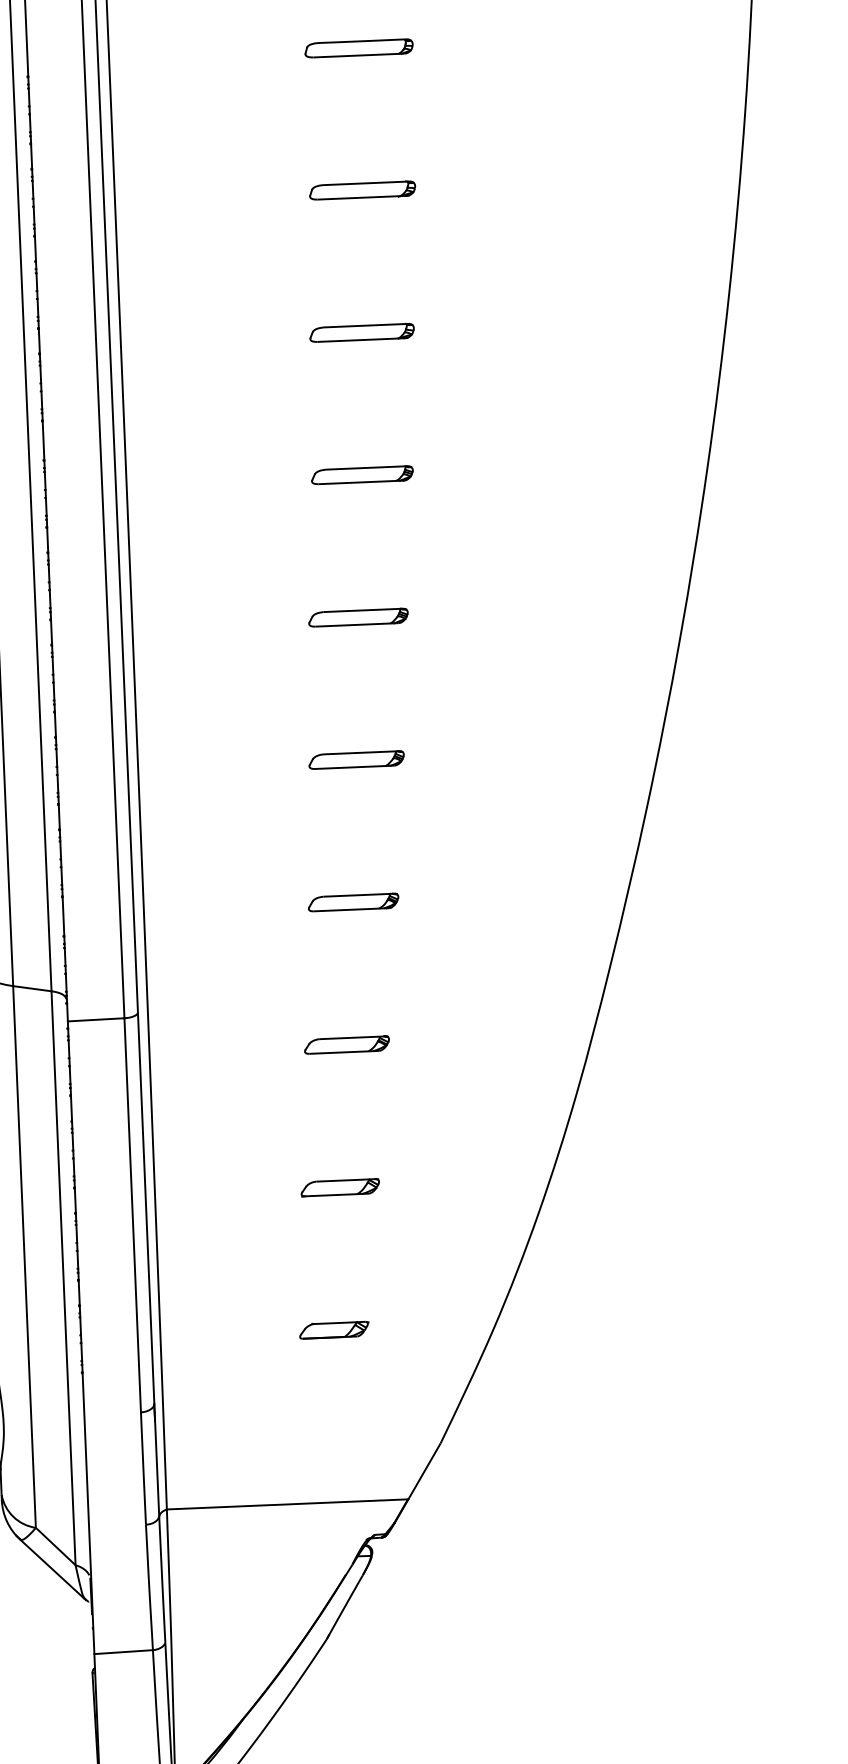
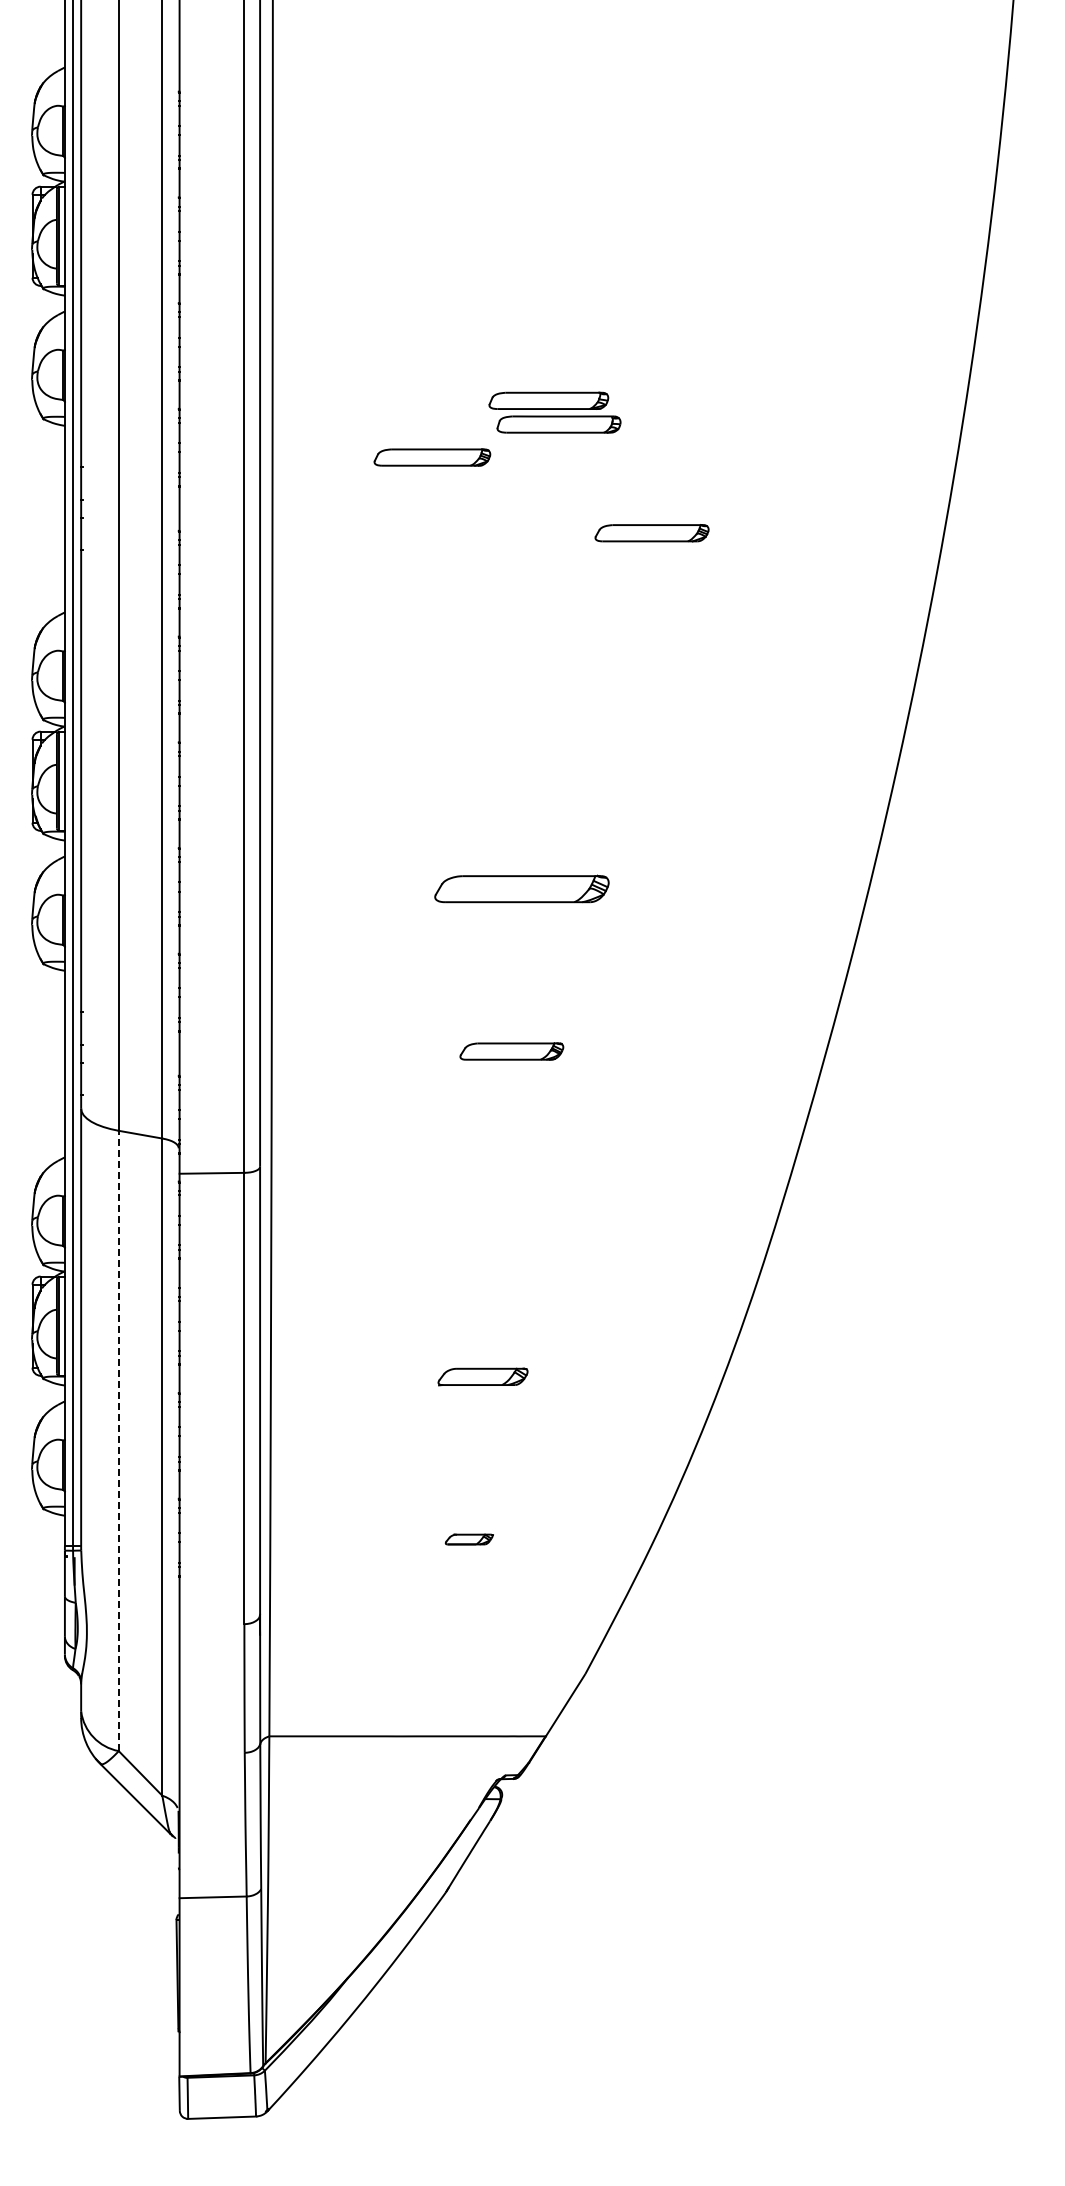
part: (358, 48) -> (558, 424), moved
part: (362, 189) -> (556, 237), removed
part: (362, 475) -> (432, 457), moved
part: (357, 617) -> (651, 533), moved
part: (356, 759) -> (522, 888), size x1.6
part: (346, 1044) -> (497, 1213), removed
line: (24, 1256) -> (118, 1440), solid -> dashed
part: (334, 1330) -> (469, 1539), size x0.6

